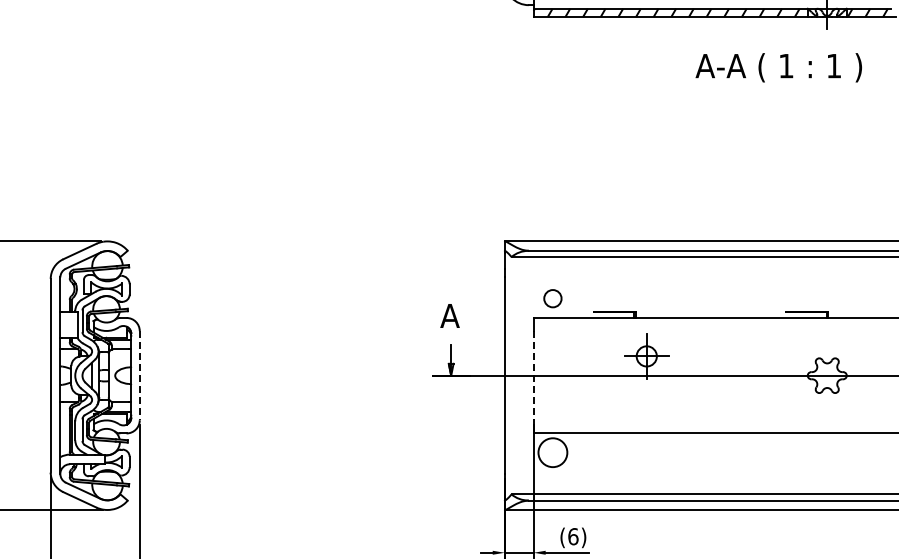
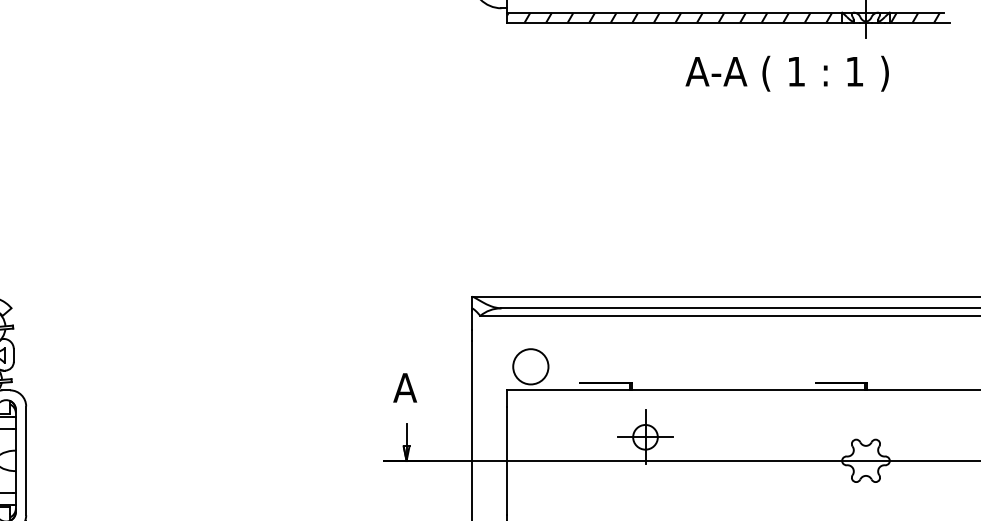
text: (778, 67) -> (786, 73), moved
circle: (552, 298) -> (530, 366), size x1.67
line: (139, 375) -> (25, 460), dashed -> solid
line: (533, 375) -> (507, 460), dashed -> solid

